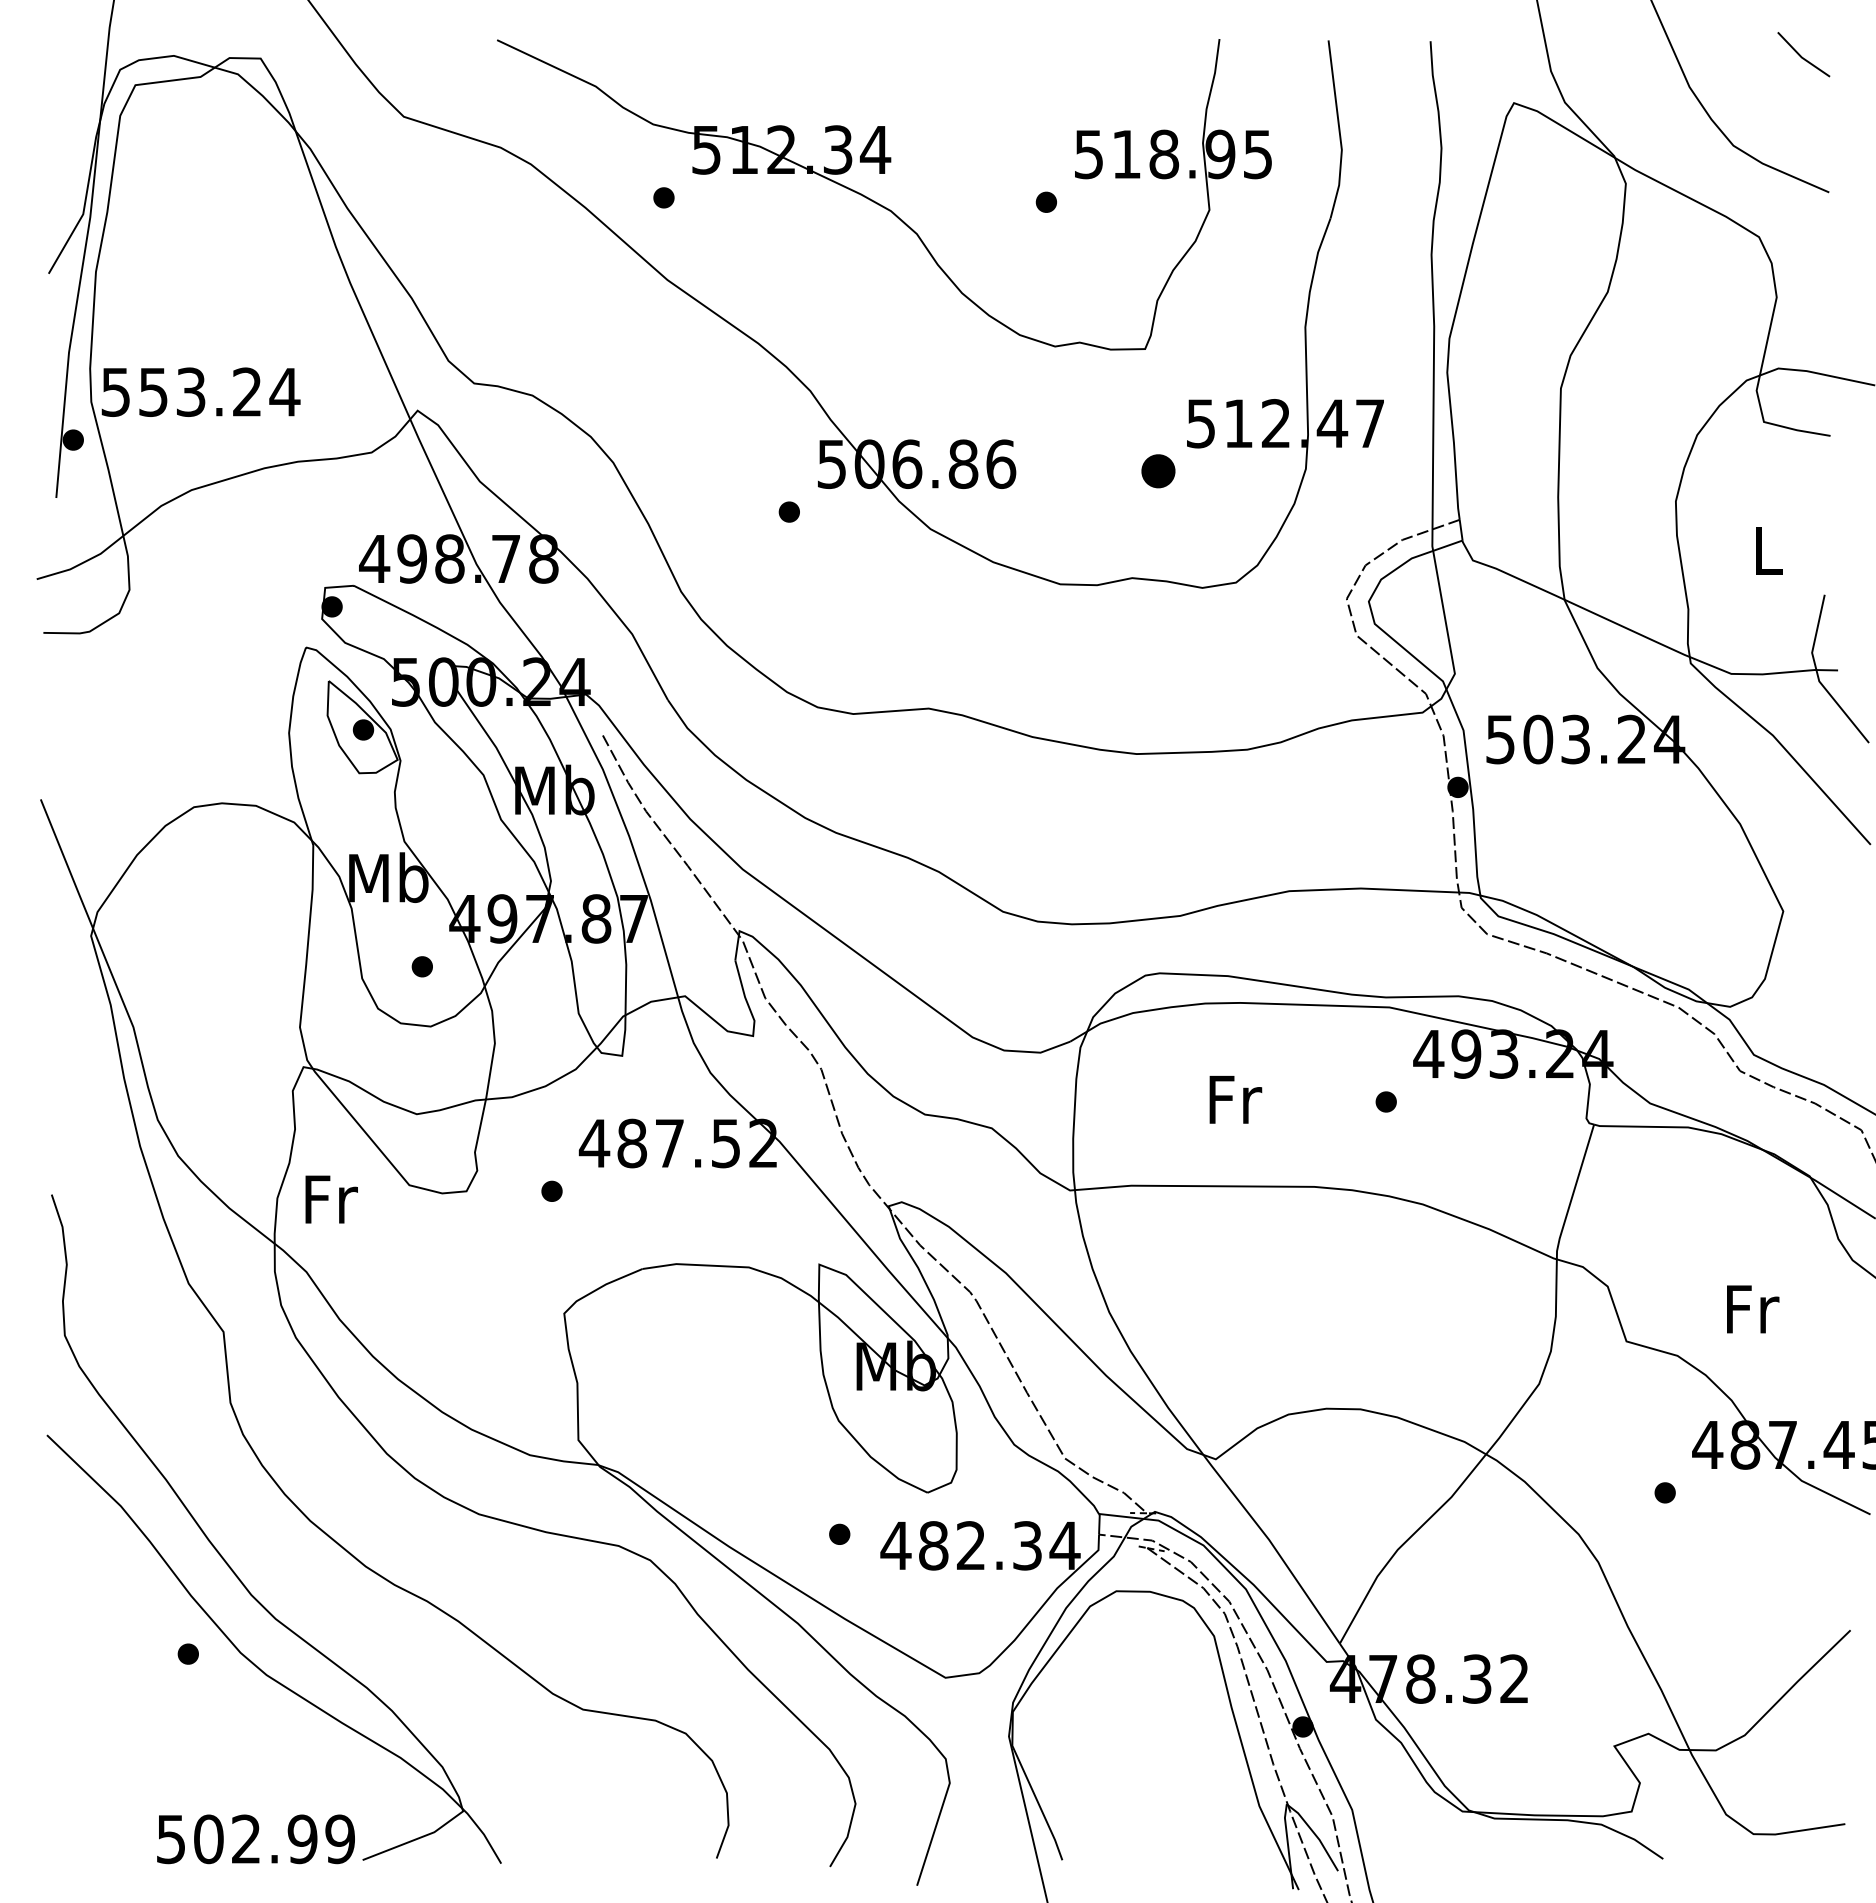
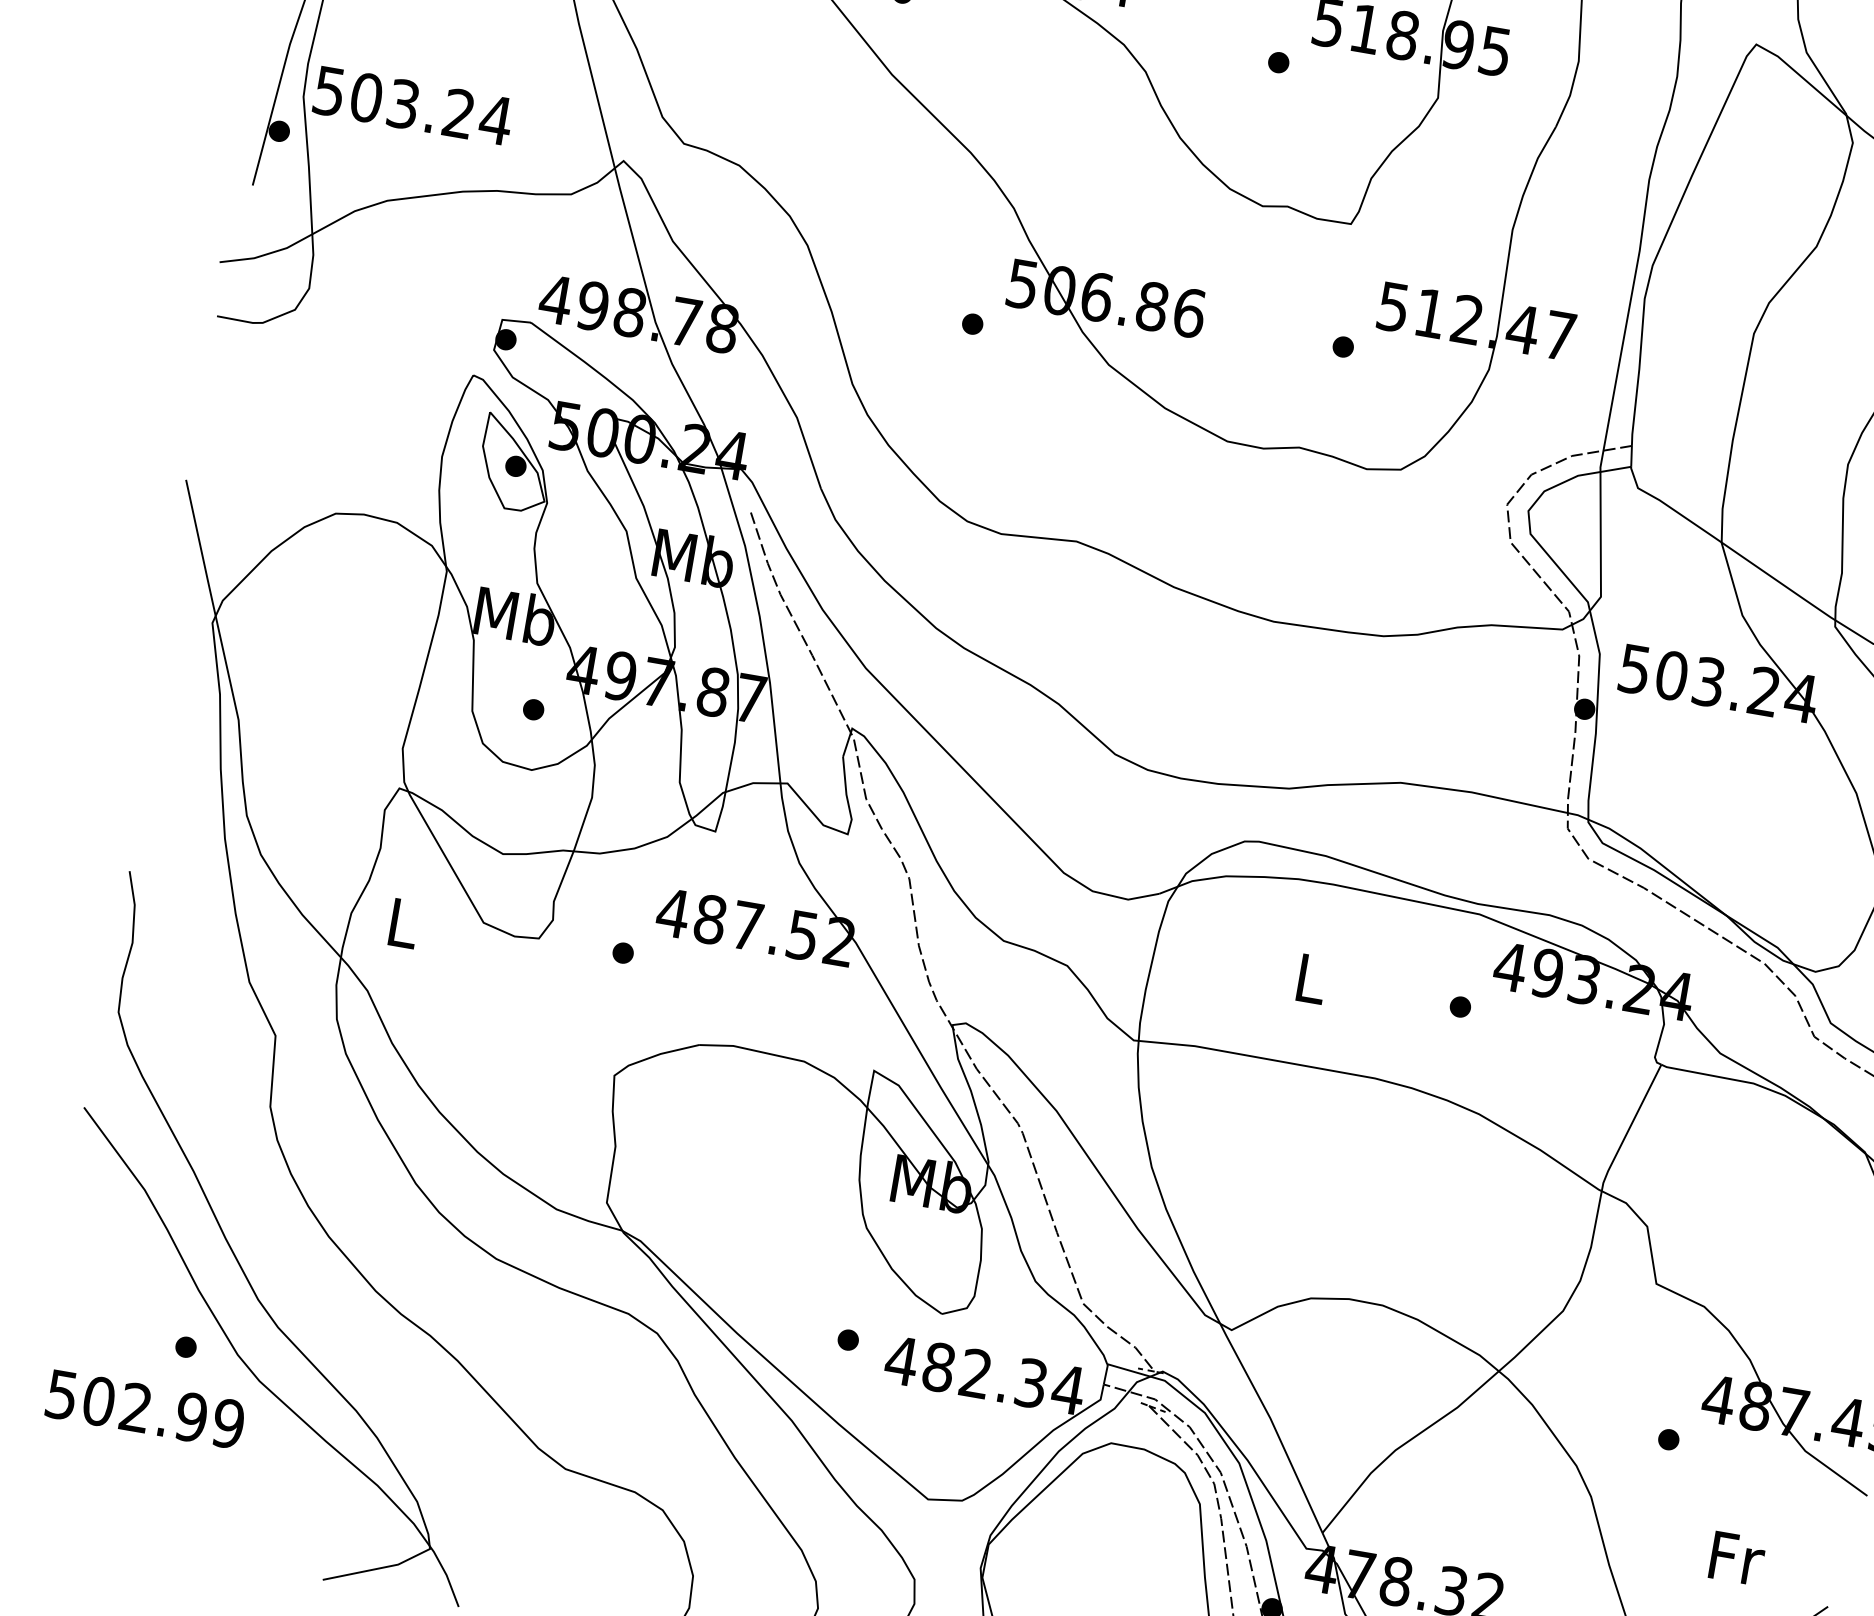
text: (153, 391) -> (366, 97), 553.24 -> 503.24
part: (1158, 471) -> (1343, 346), size x0.62
text: (1235, 1099) -> (1312, 978), Fr -> L
text: (331, 1199) -> (404, 923), Fr -> L
text: (1753, 1309) -> (1737, 1558), moved
text: (255, 1839) -> (144, 1409), moved

